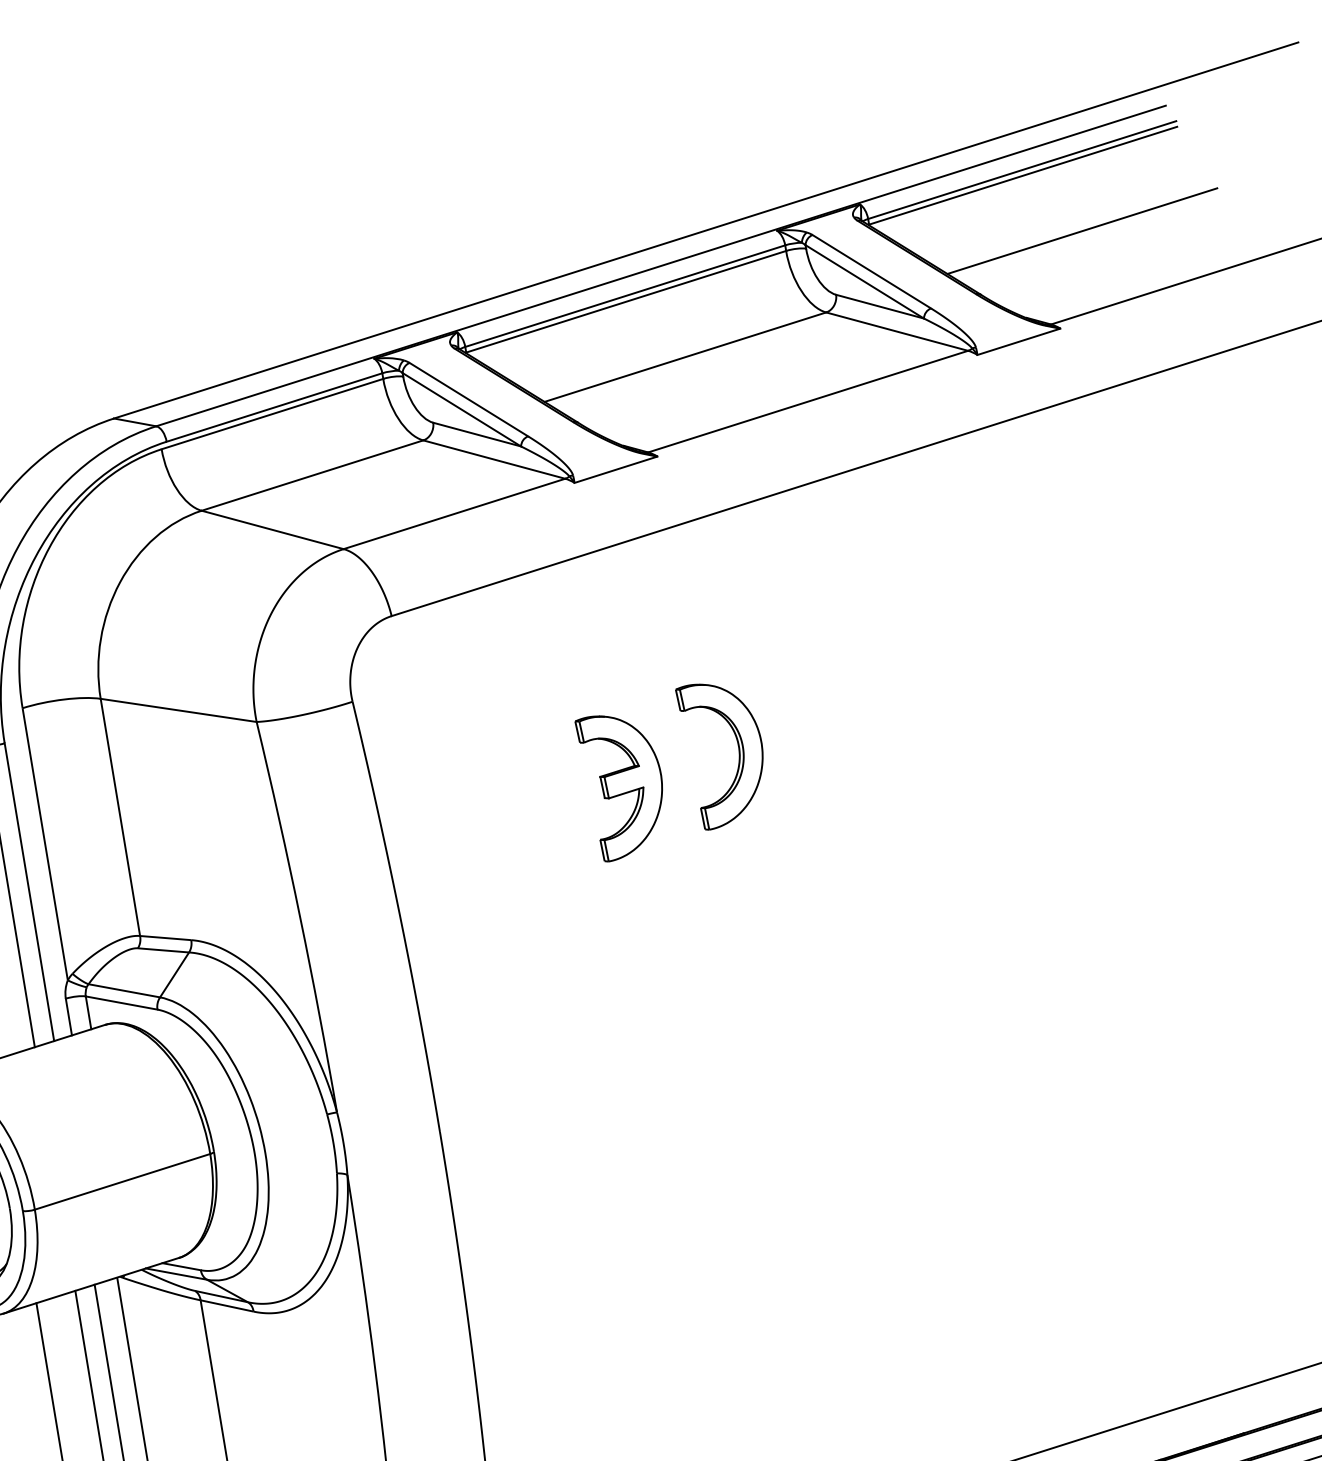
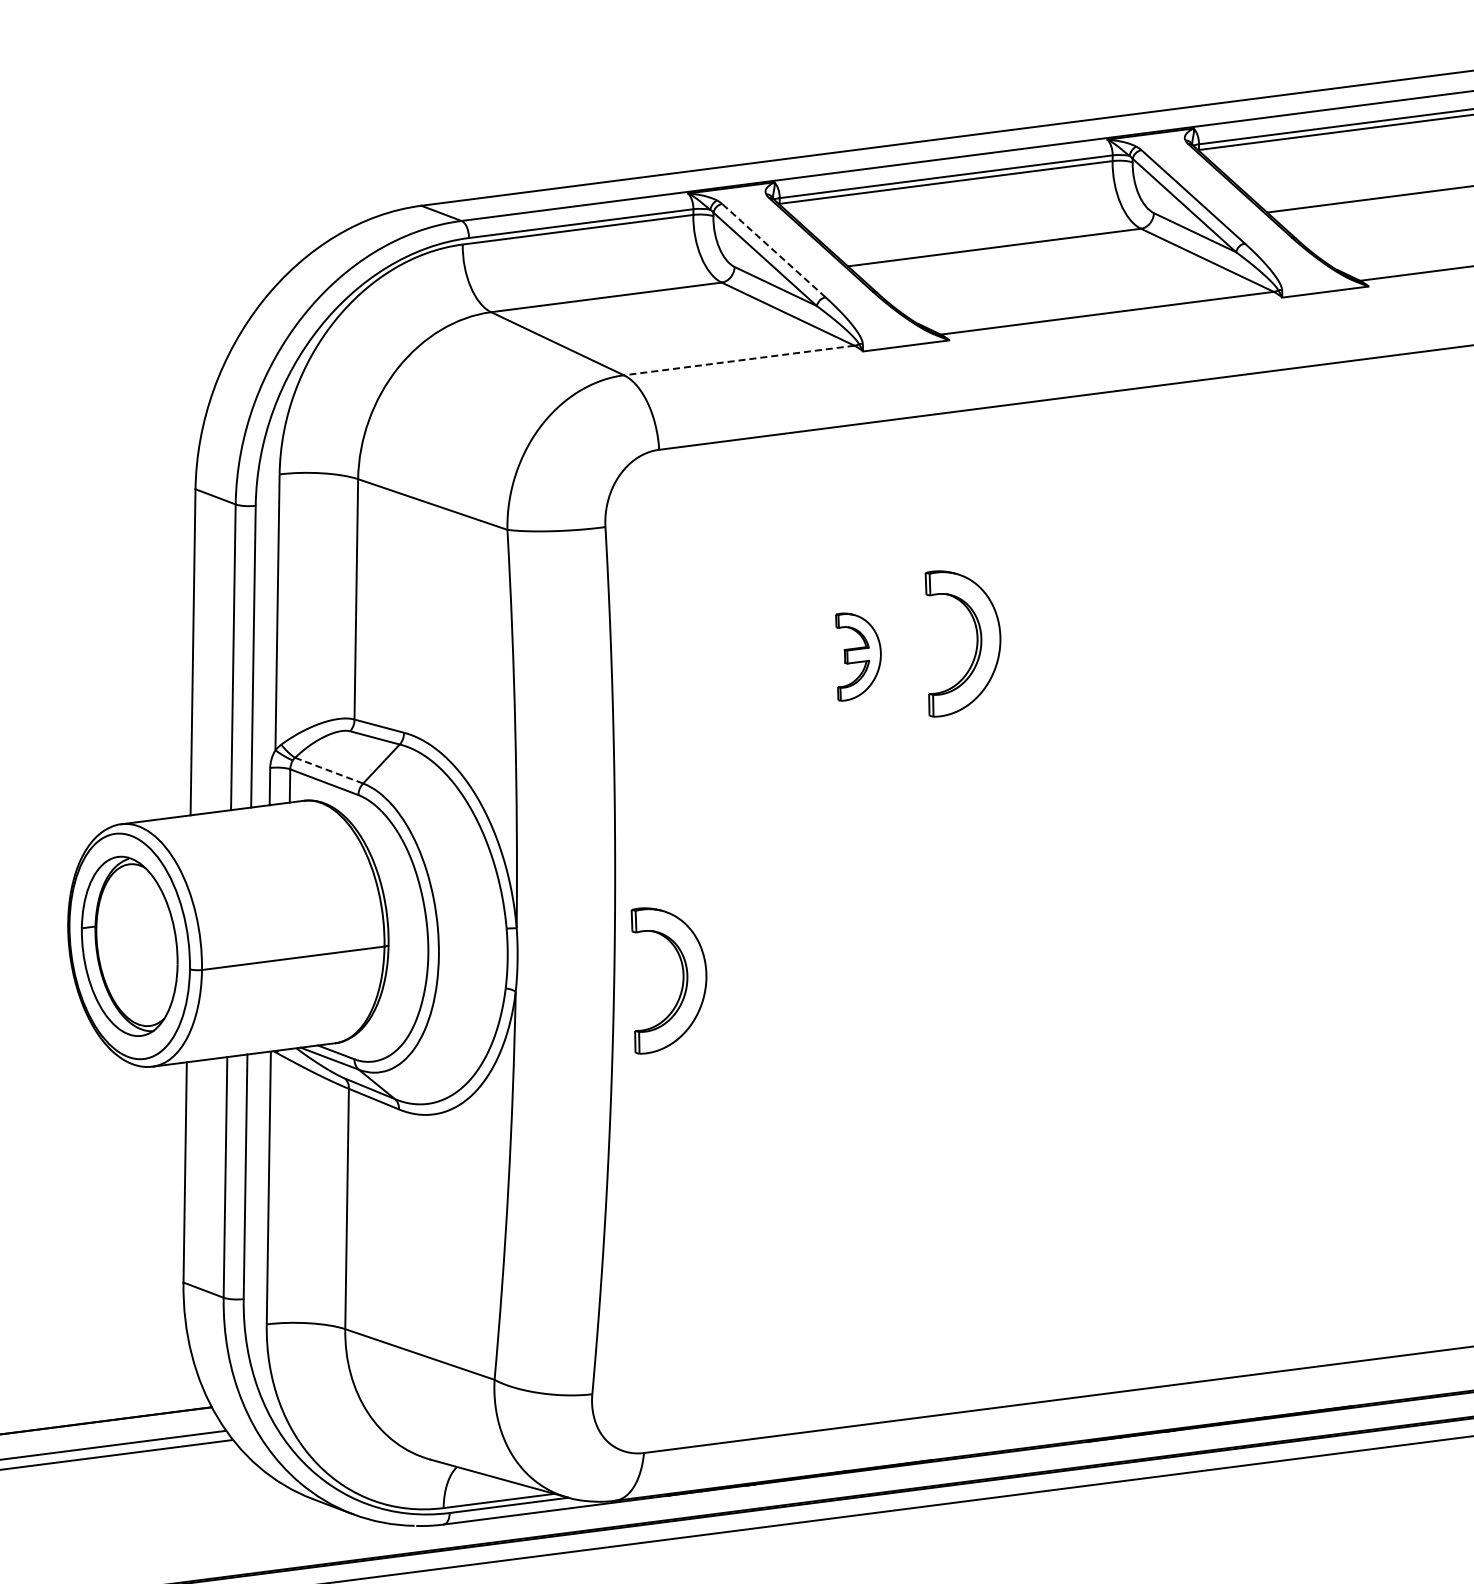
line: (468, 399) -> (773, 250), solid -> dashed
line: (453, 514) -> (738, 360), solid -> dashed
part: (624, 783) -> (858, 656), size x0.6
line: (123, 990) -> (328, 770), solid -> dashed
part: (509, 1134) -> (682, 980), added

